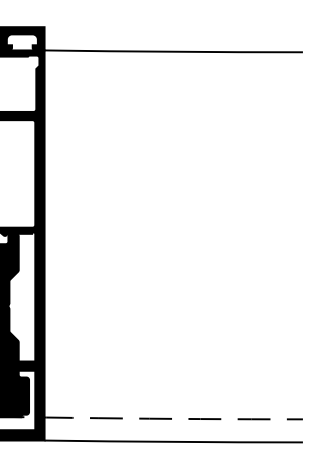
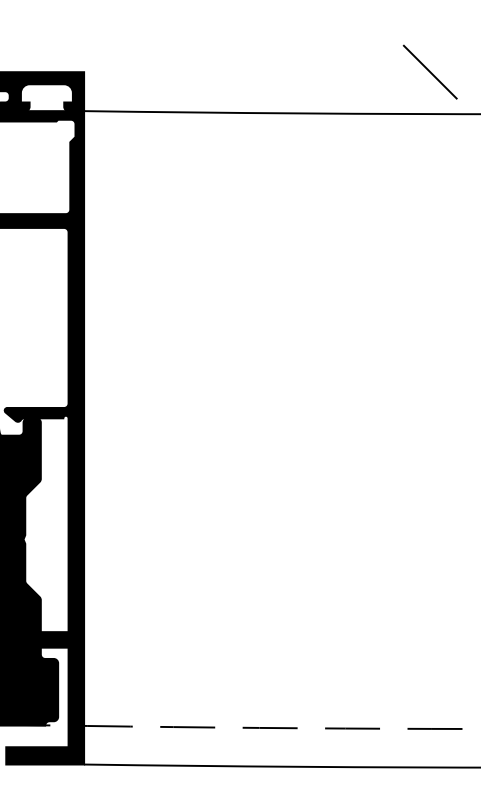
line: (250, 26) -> (429, 71), added

